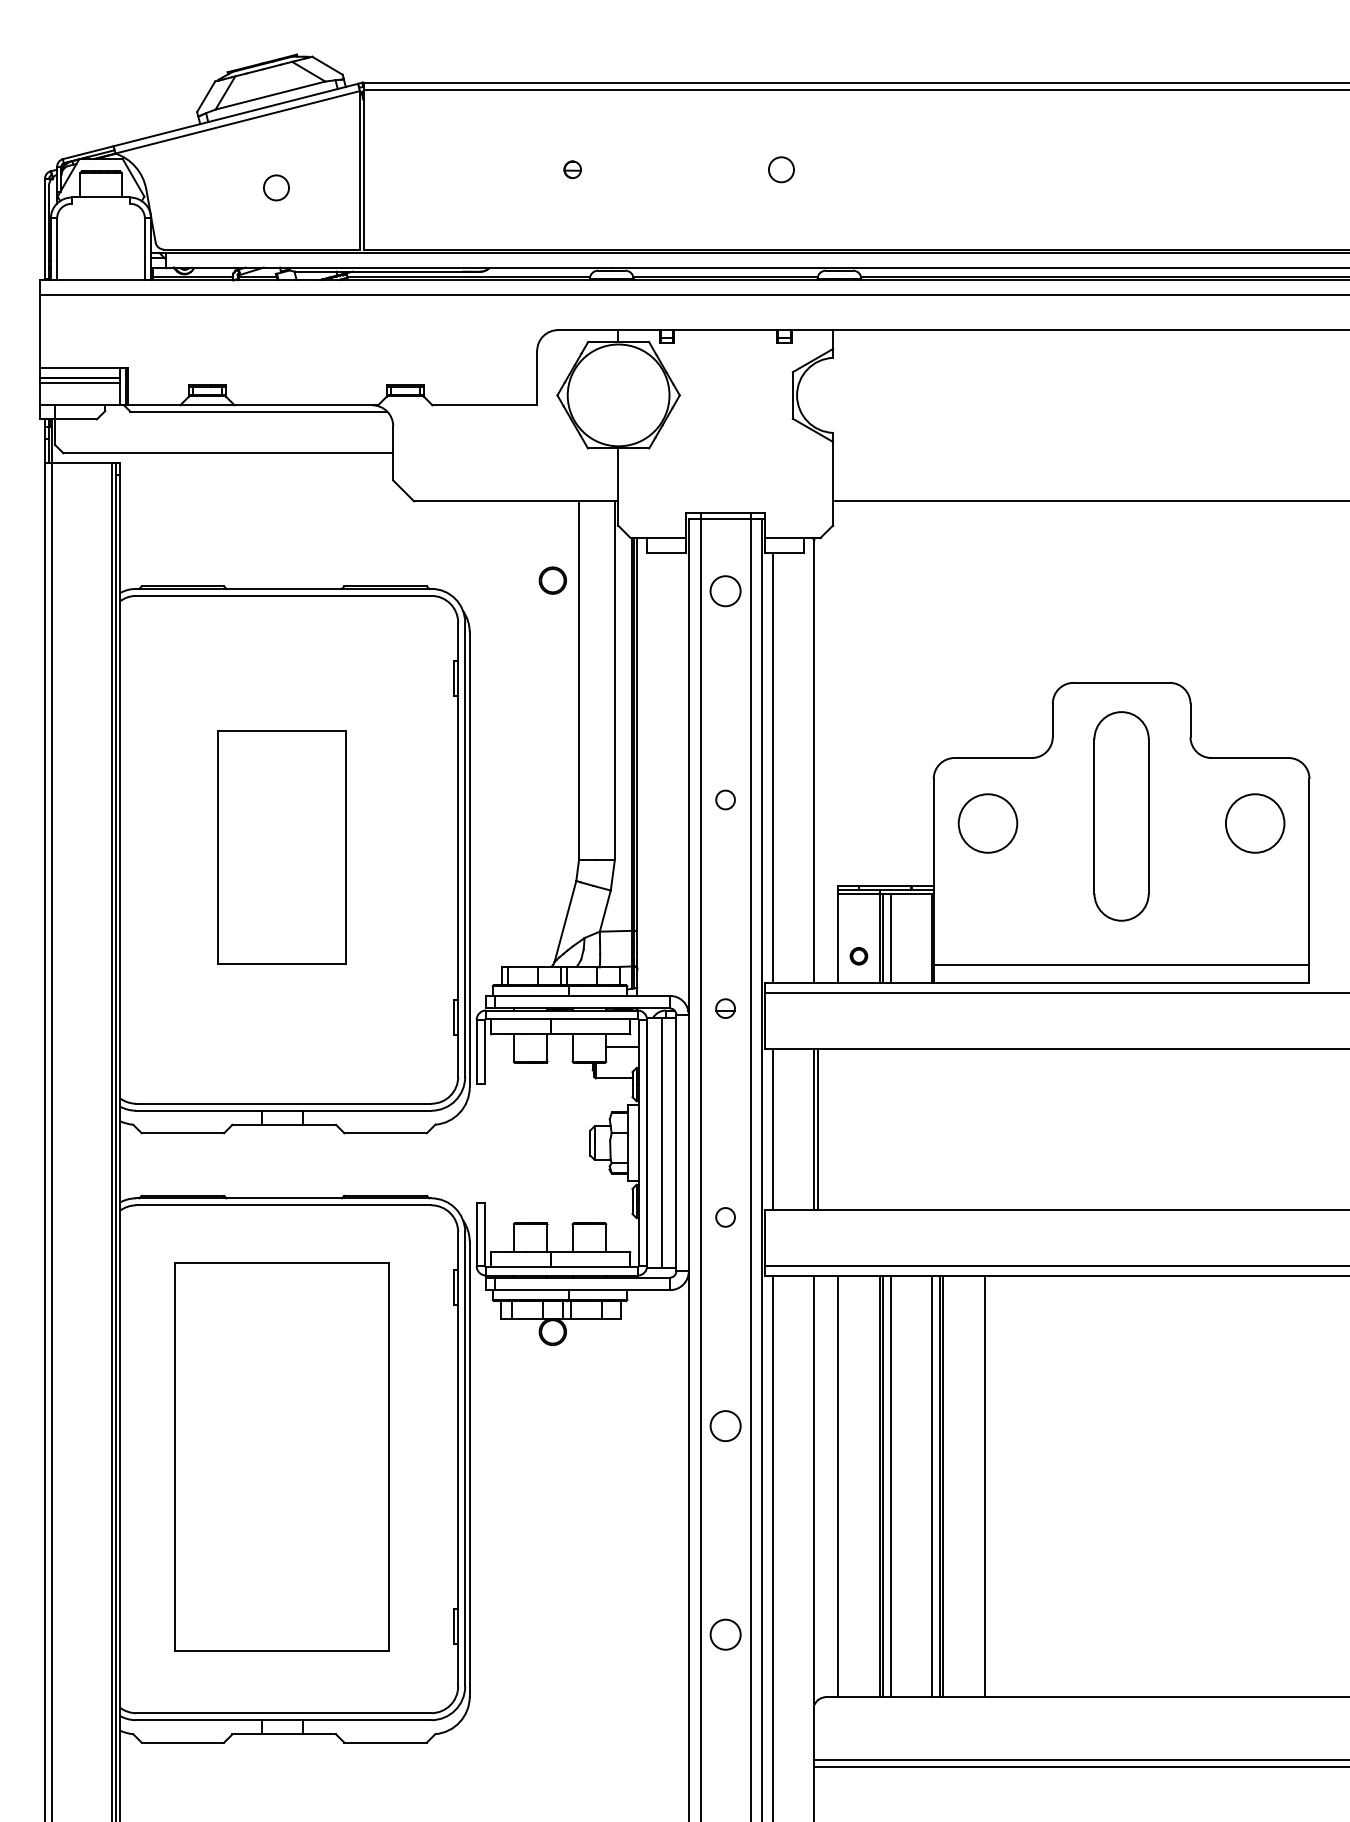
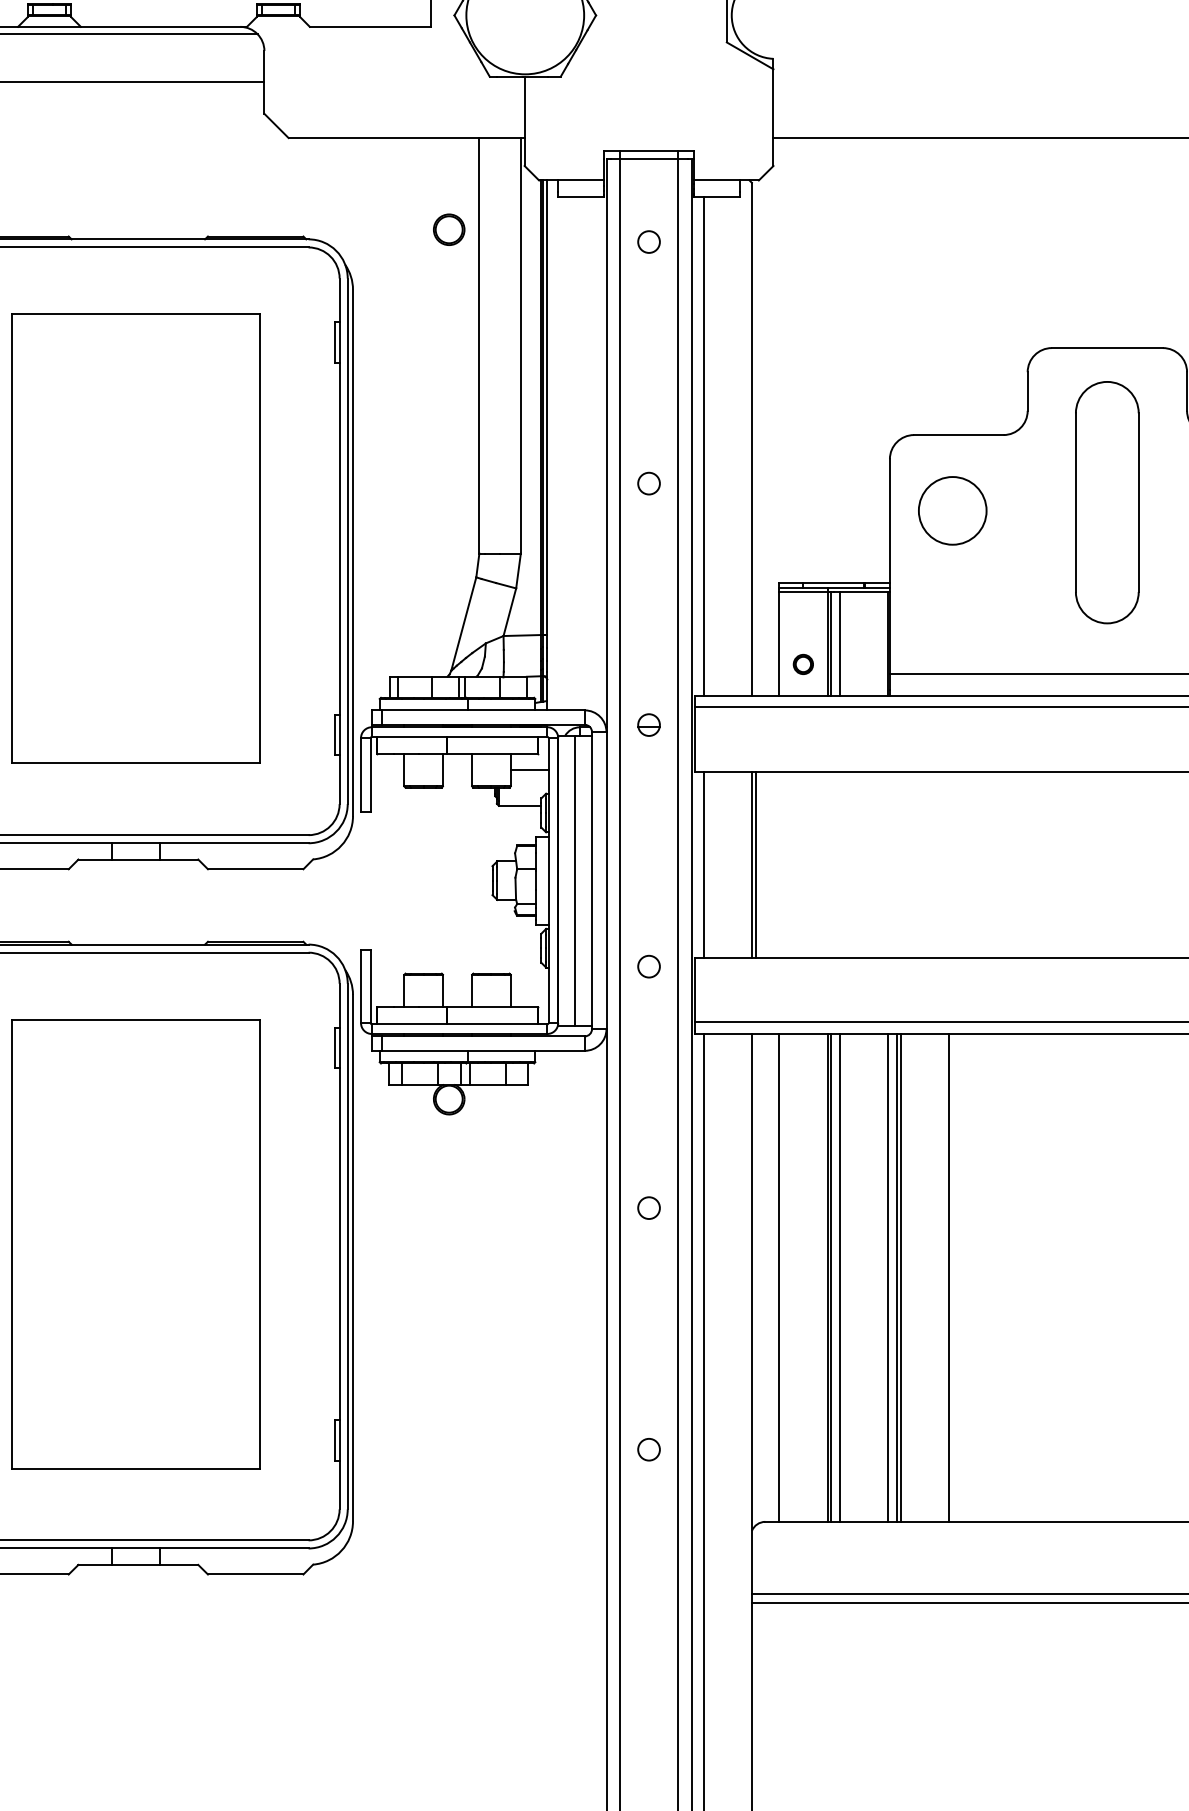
circle: (725, 590) -> (648, 241), size x0.62
part: (281, 847) -> (135, 538), size x1.67
circle: (725, 1425) -> (648, 1207), size x0.62
circle: (725, 1634) -> (648, 1449), size x0.62

